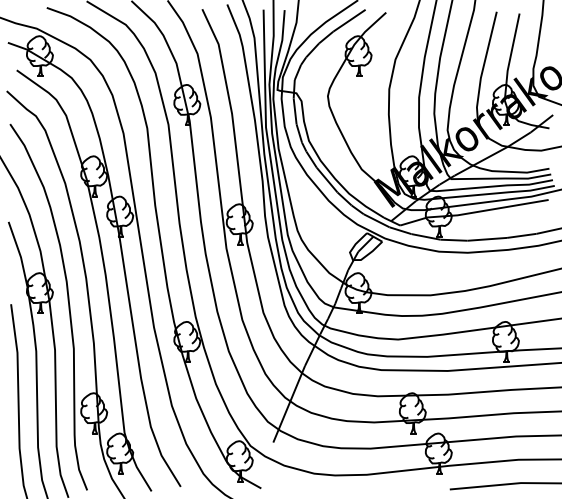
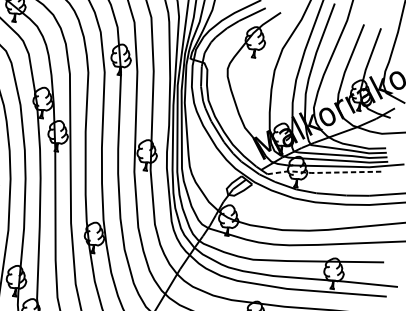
line: (473, 212) -> (324, 172), solid -> dashed

